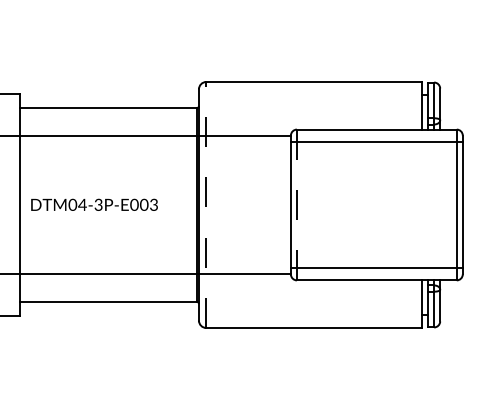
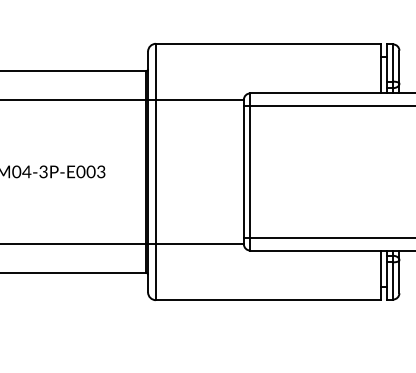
line: (206, 204) -> (155, 171), dashed -> solid
line: (296, 205) -> (249, 172), dashed -> solid

